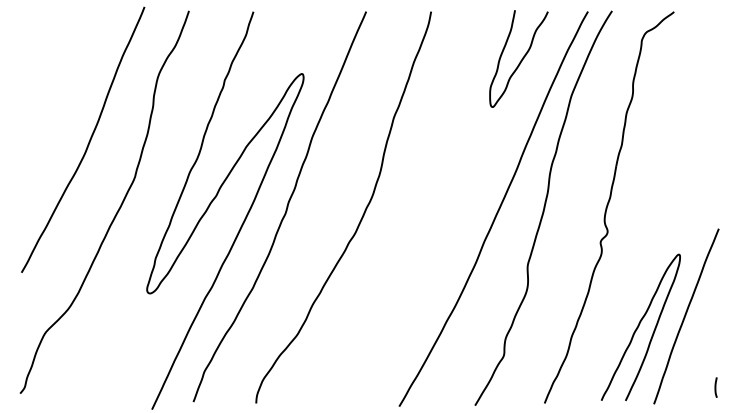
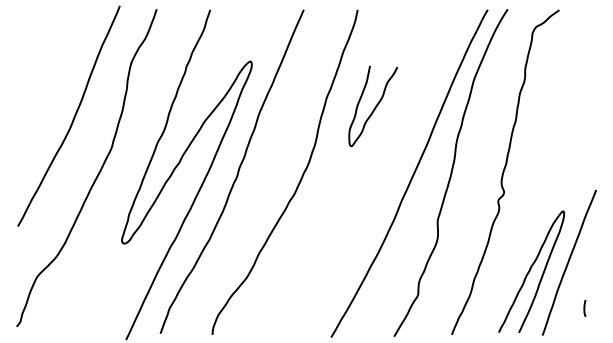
curve: (520, 60) -> (374, 107), moved
line: (715, 387) -> (584, 308), moved

